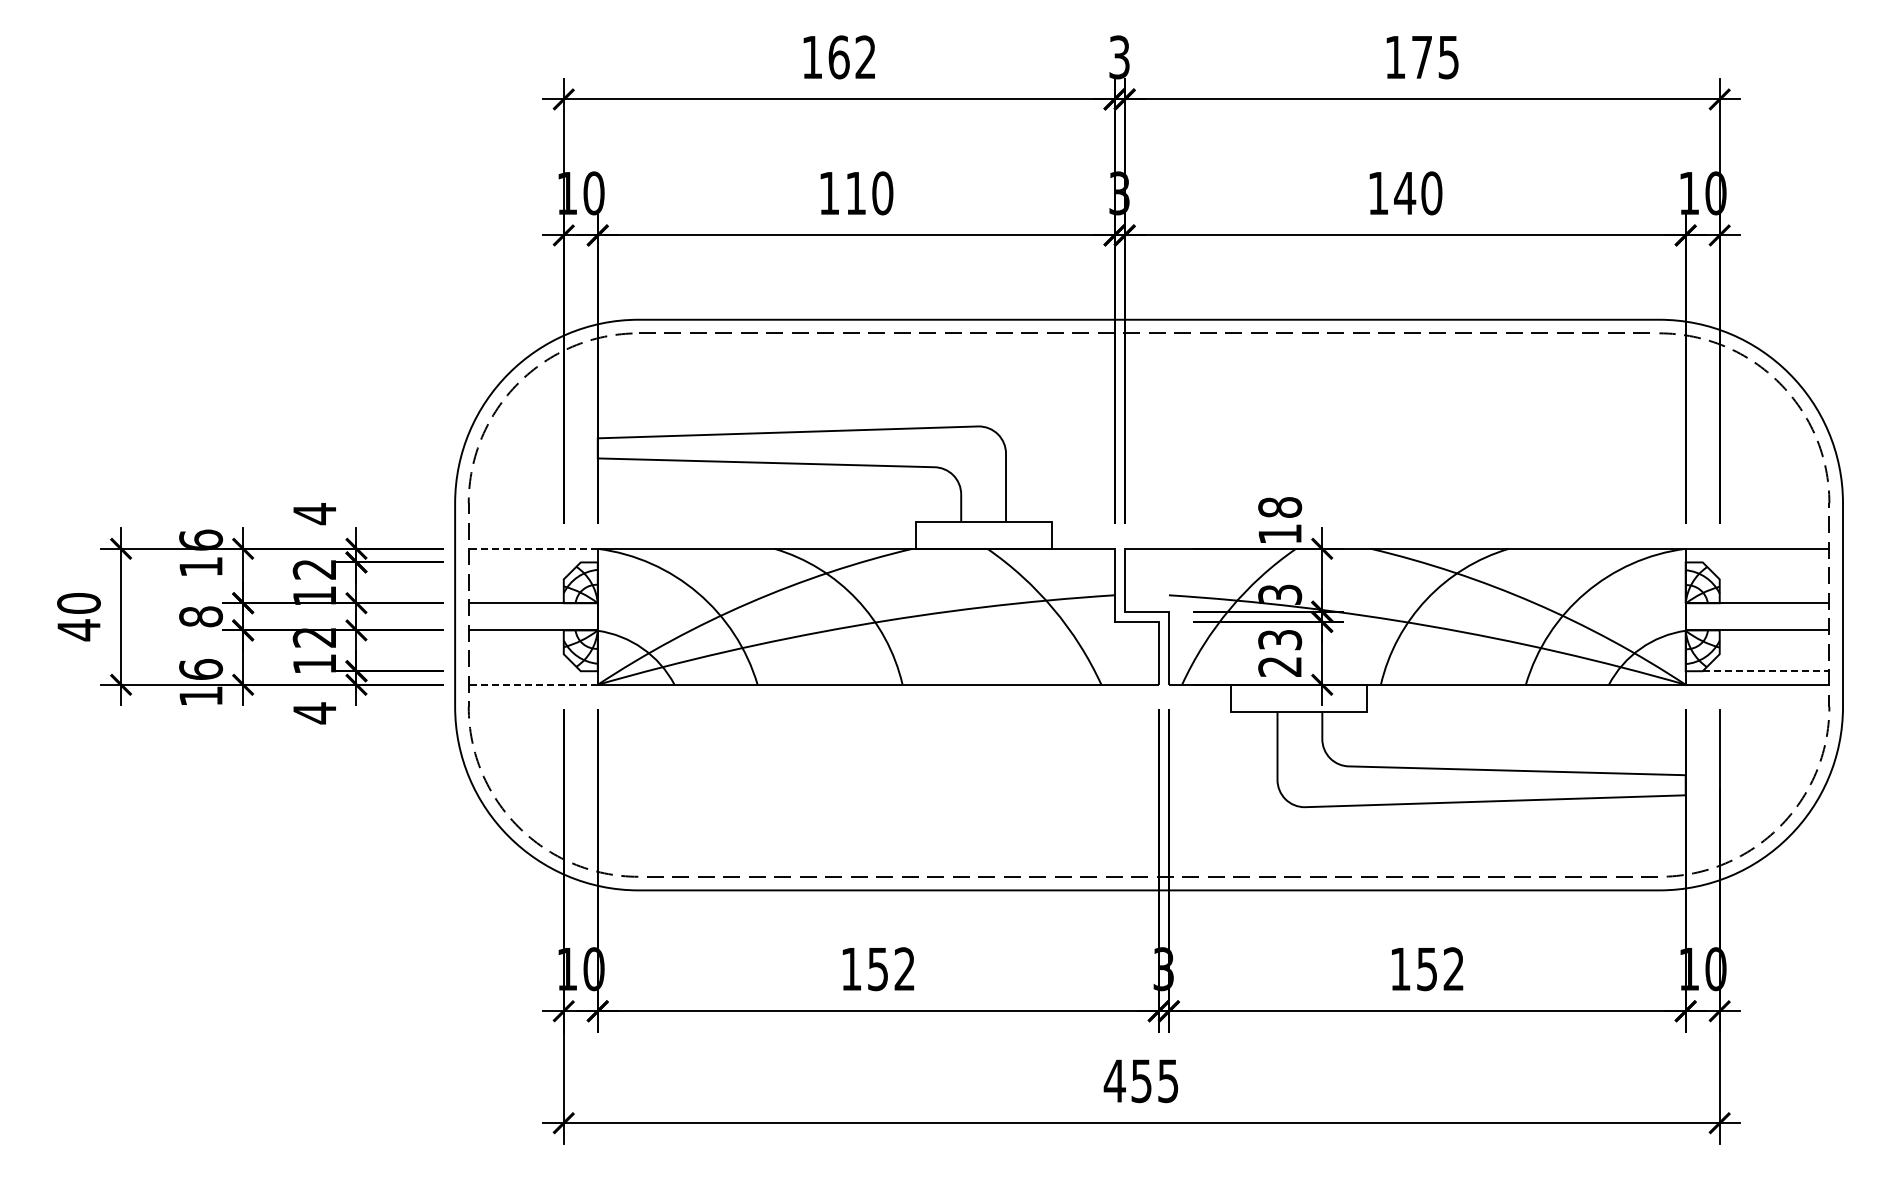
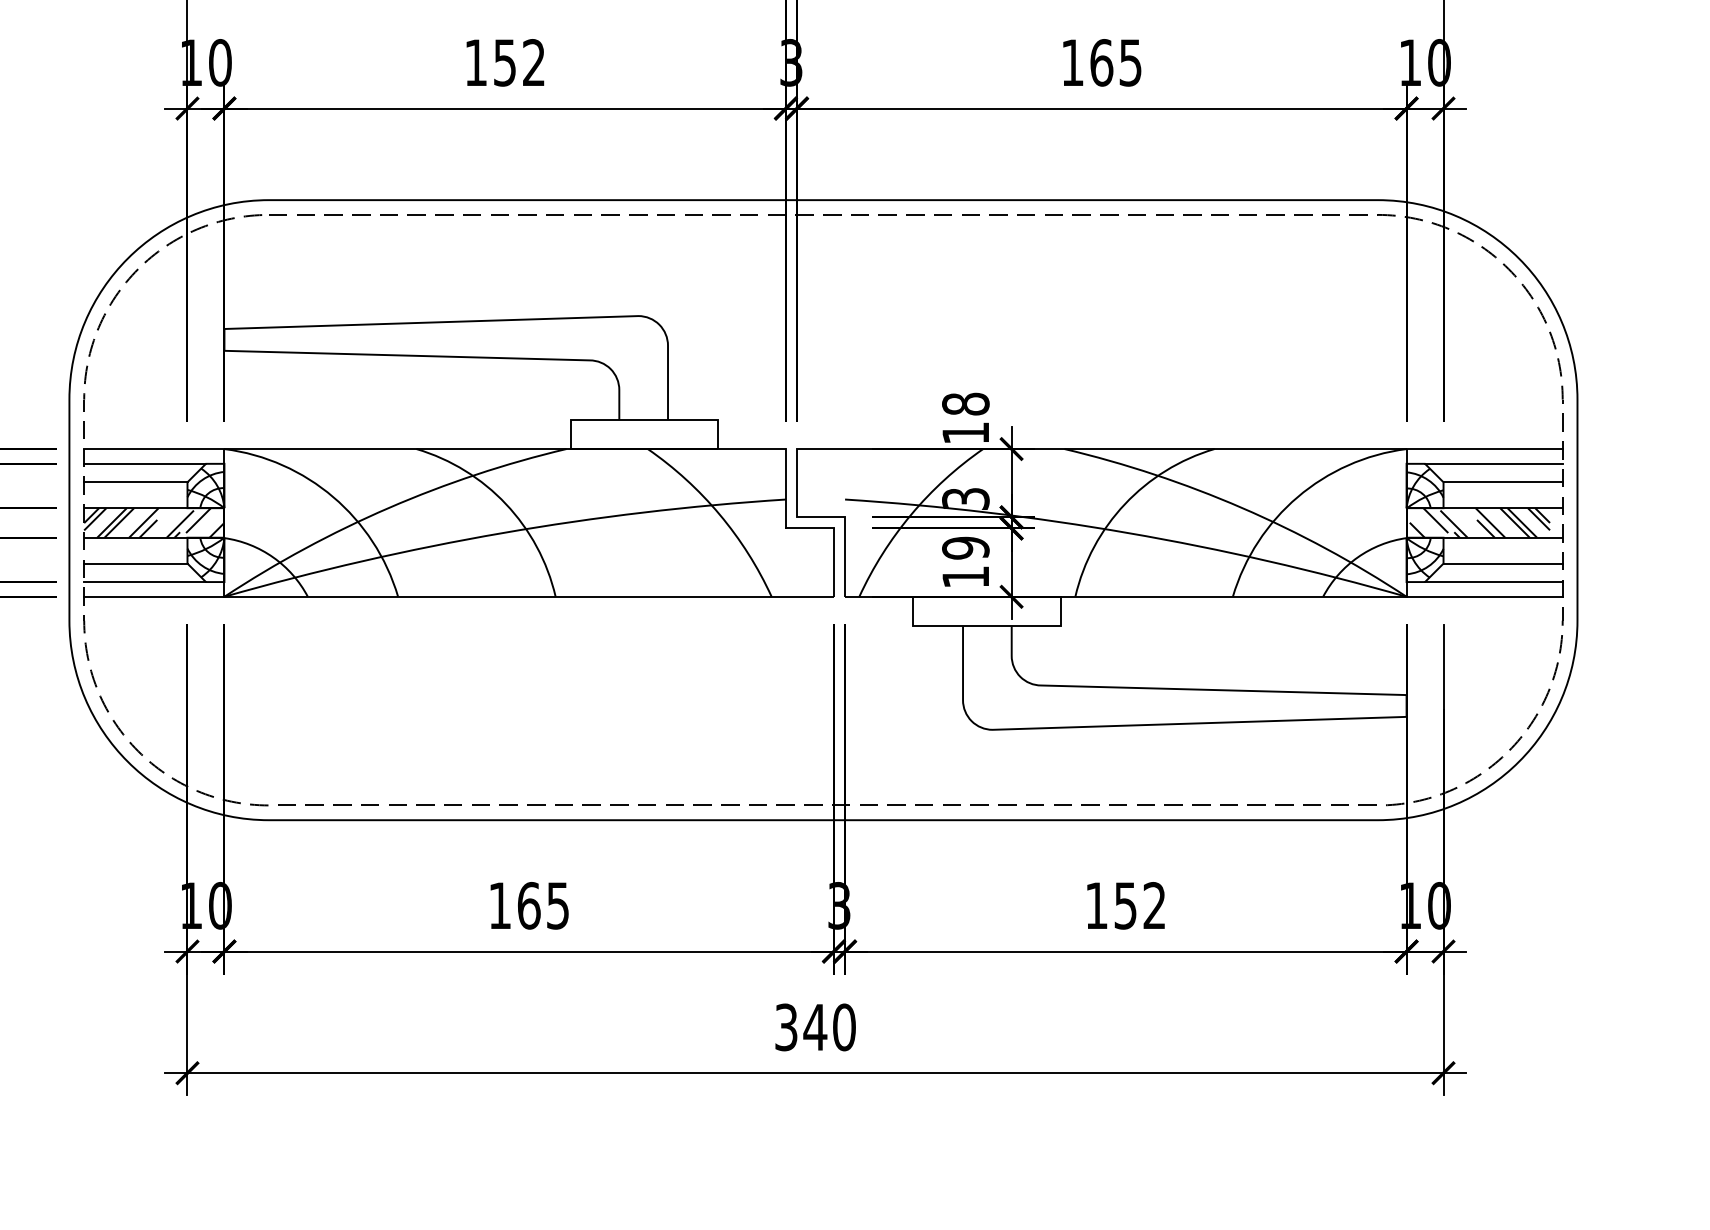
text: (869, 193) -> (519, 62), 110 -> 152
text: (1418, 193) -> (1116, 62), 140 -> 165
line: (533, 548) -> (154, 448), dashed -> solid
line: (524, 562) -> (144, 463), added
line: (1765, 562) -> (1493, 463), added
line: (515, 579) -> (135, 482), added
line: (1774, 579) -> (1503, 482), added
hatch: (532, 616) -> (153, 522), added
hatch: (1752, 616) -> (1479, 522), added
text: (1279, 652) -> (965, 561), 23 -> 19
line: (515, 654) -> (135, 563), added
line: (1774, 654) -> (1503, 563), added
line: (524, 671) -> (144, 582), added
line: (1766, 671) -> (1494, 582), dashed -> solid
line: (533, 684) -> (154, 596), dashed -> solid
text: (890, 969) -> (542, 906), 152 -> 165
text: (1140, 1081) -> (814, 1027), 455 -> 340

